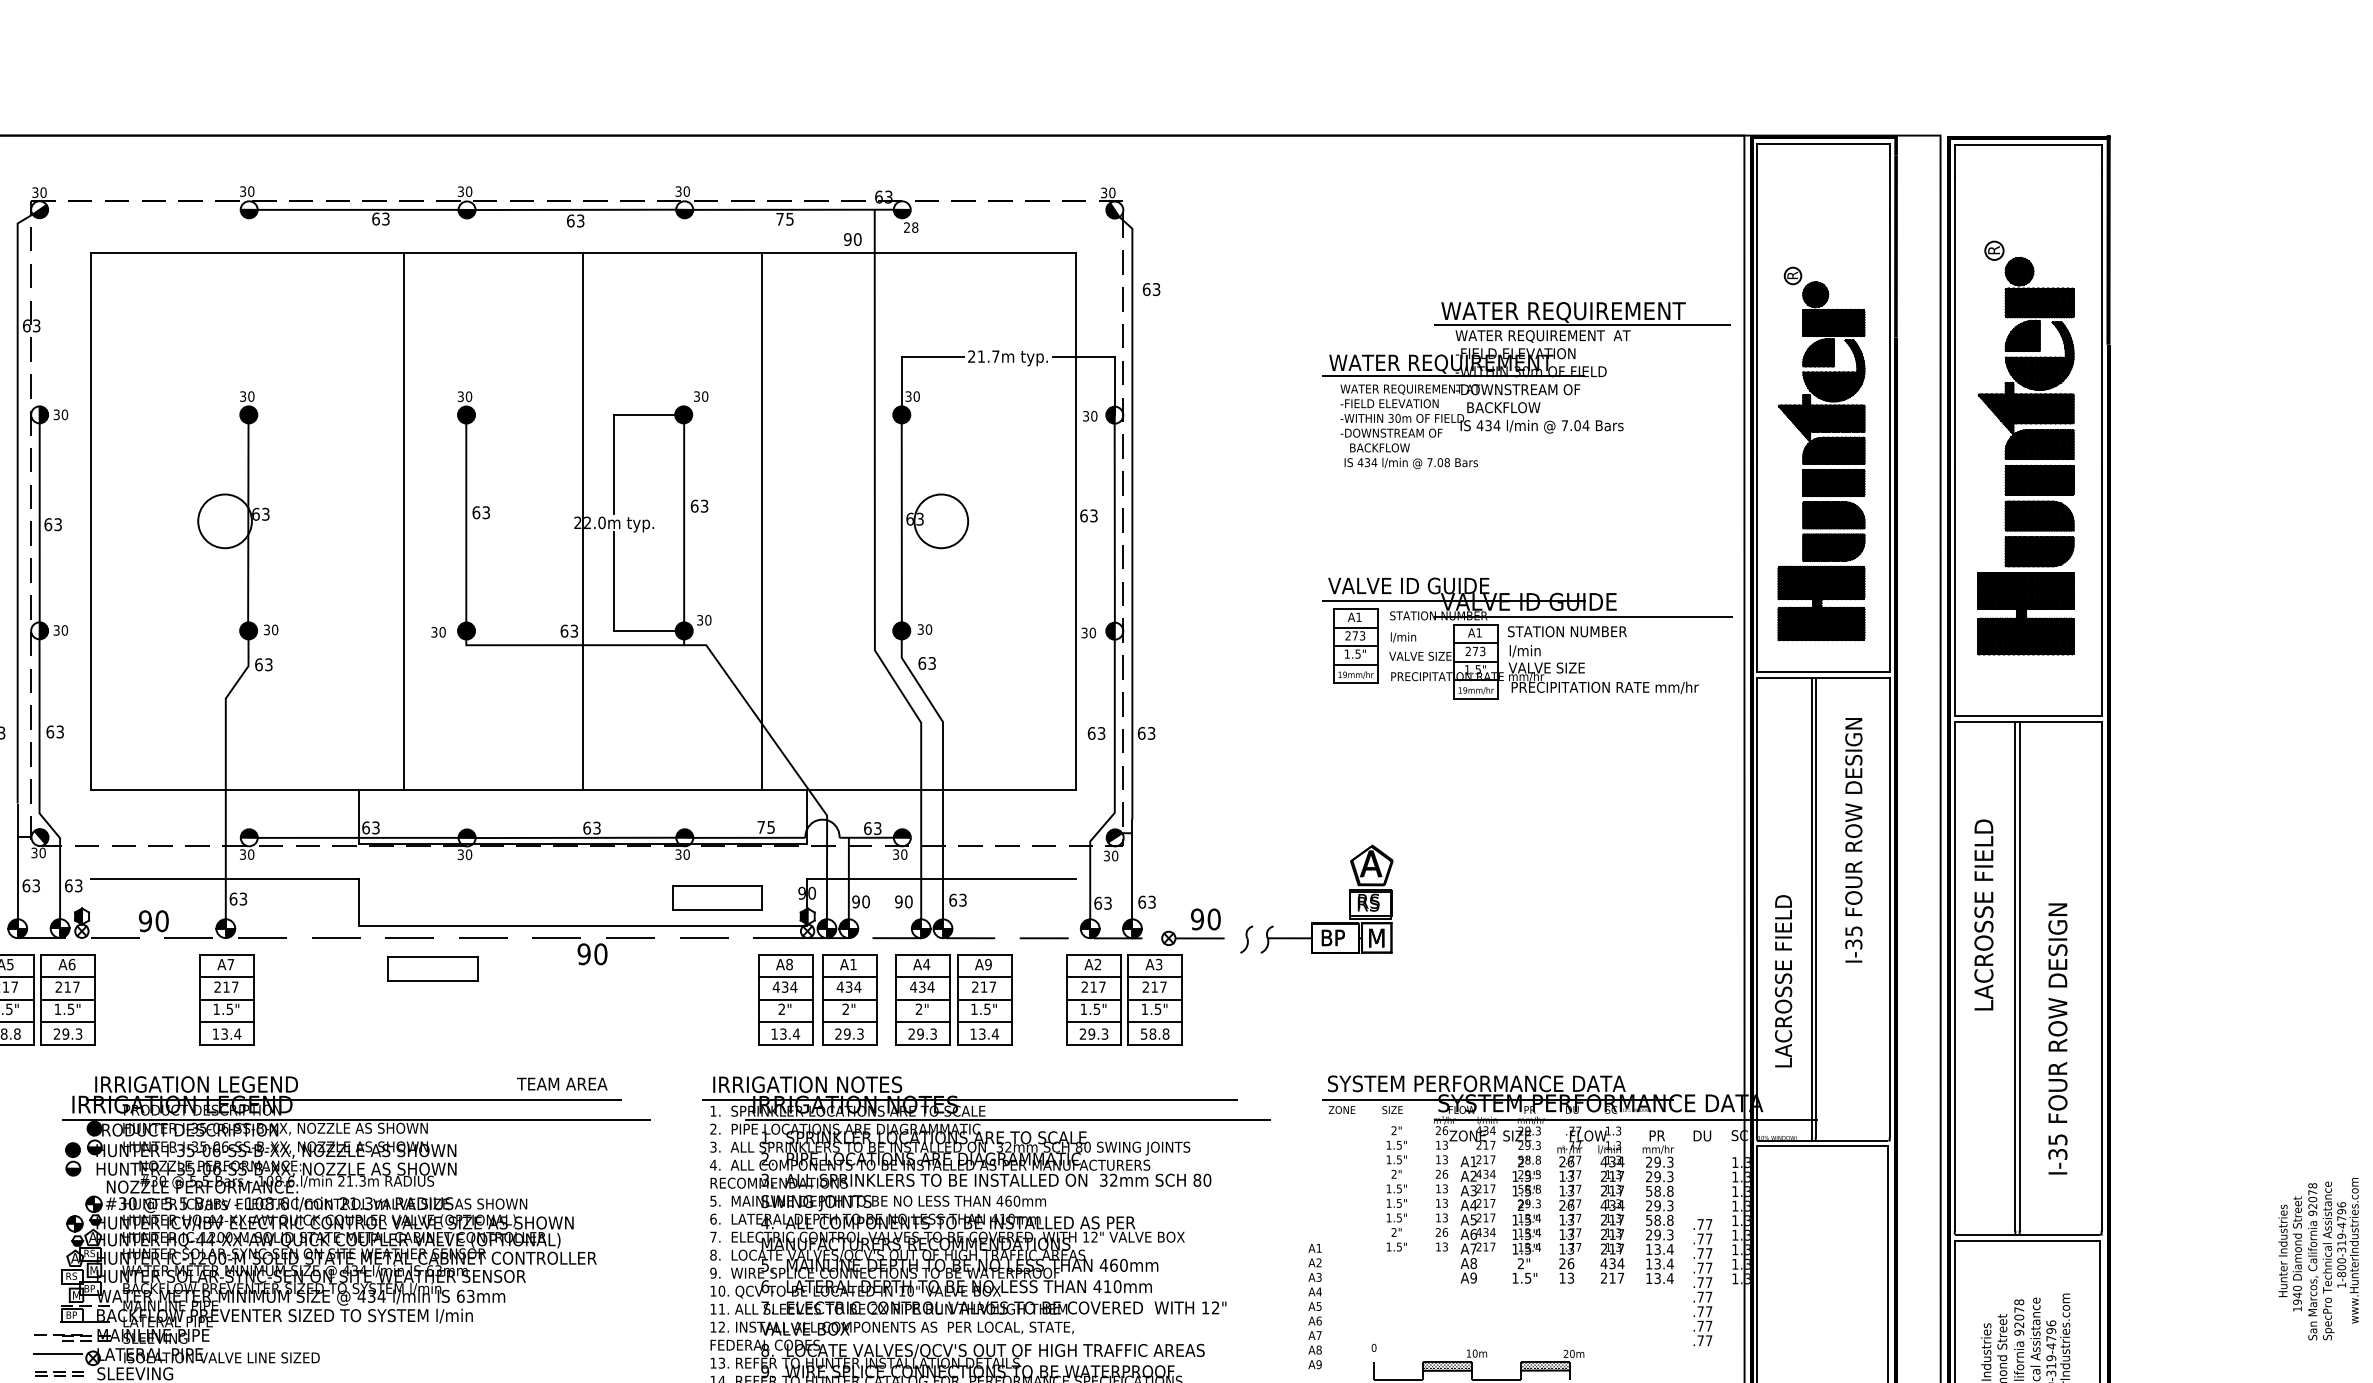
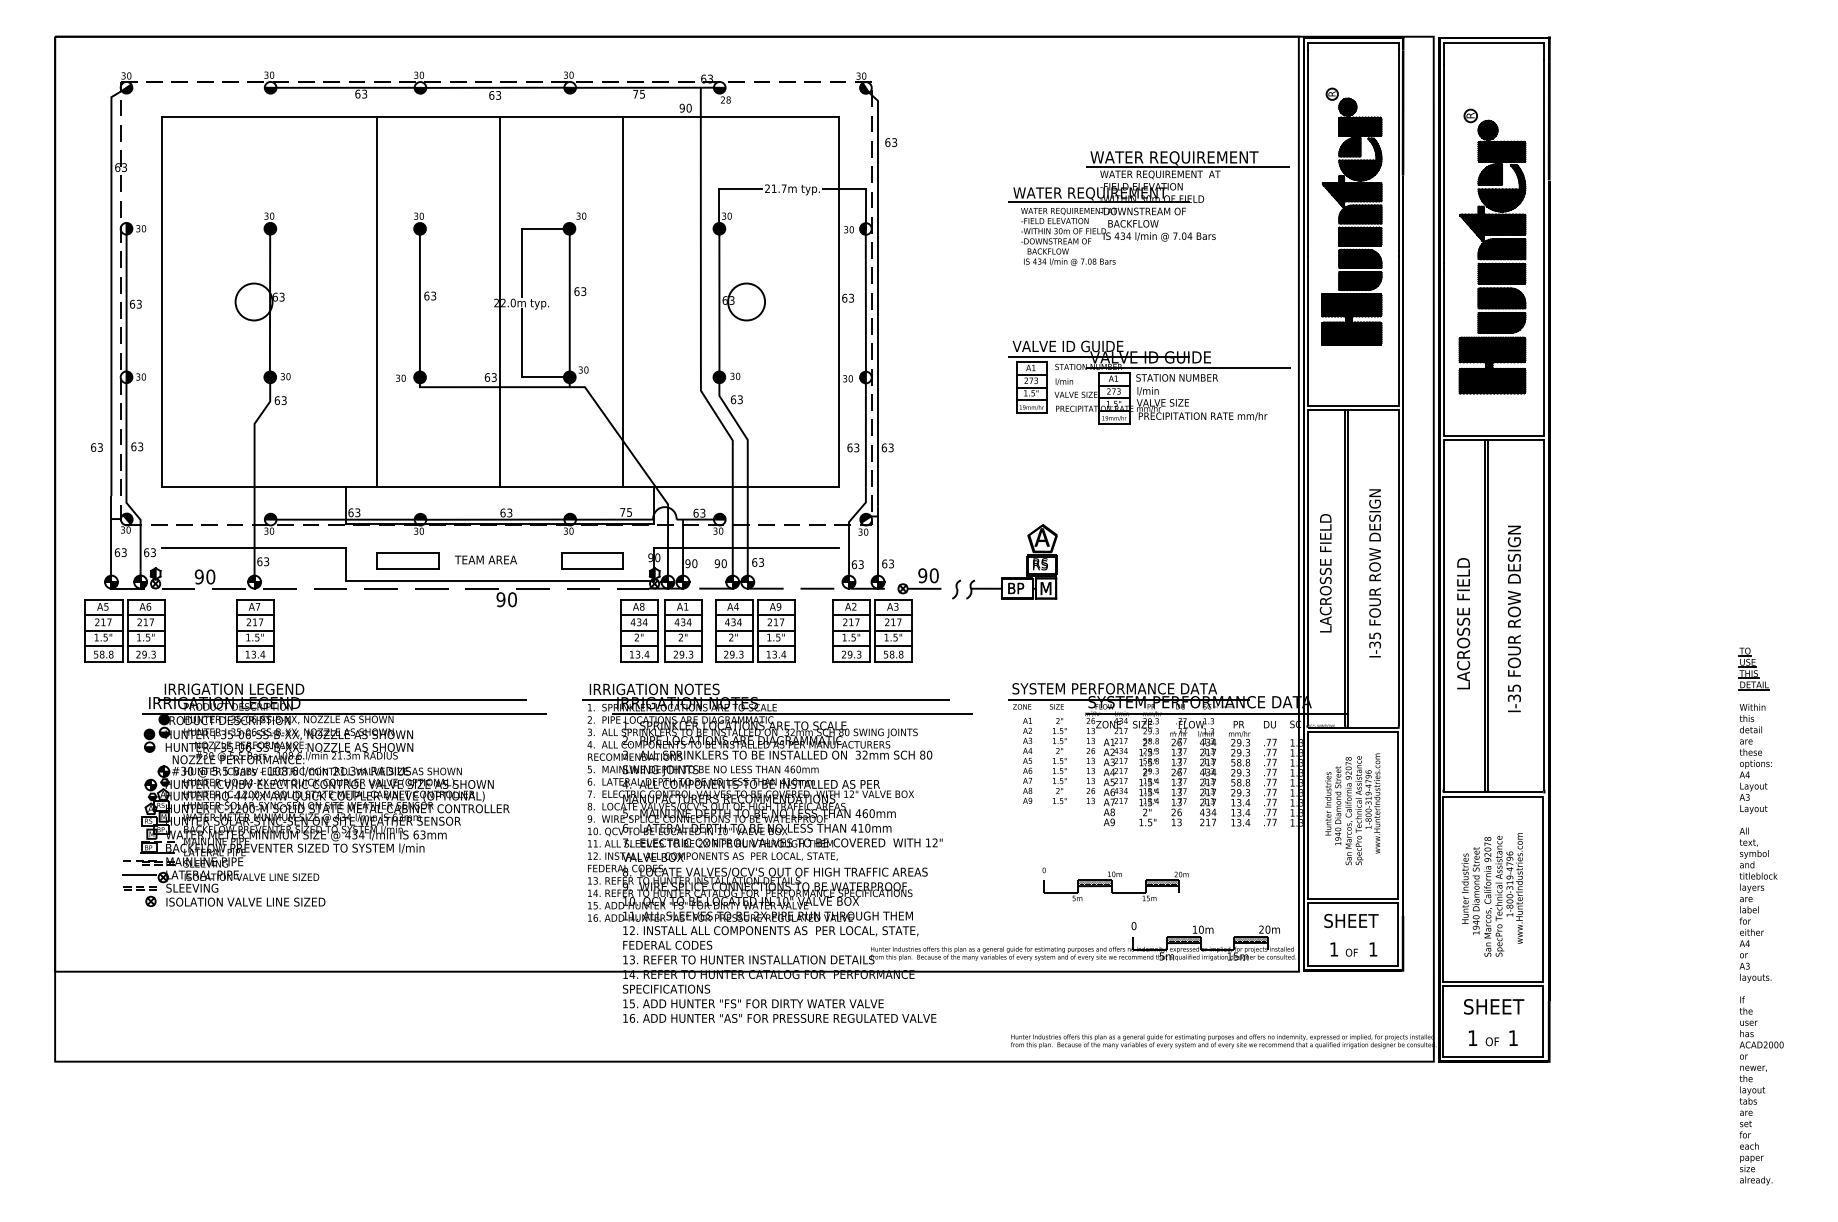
part: (1820, 453) -> (1351, 216), moved
text: (1852, 840) -> (1374, 573), moved
text: (1983, 914) -> (1463, 623), moved
part: (432, 968) -> (407, 560), moved
text: (1783, 981) -> (1325, 573), moved
text: (2056, 1038) -> (1513, 618), moved
text: (561, 1083) -> (485, 559), moved
text: (2318, 1259) -> (1352, 809), moved
text: (1703, 1282) -> (1270, 782), moved
text: (1314, 1305) -> (1027, 760), moved

